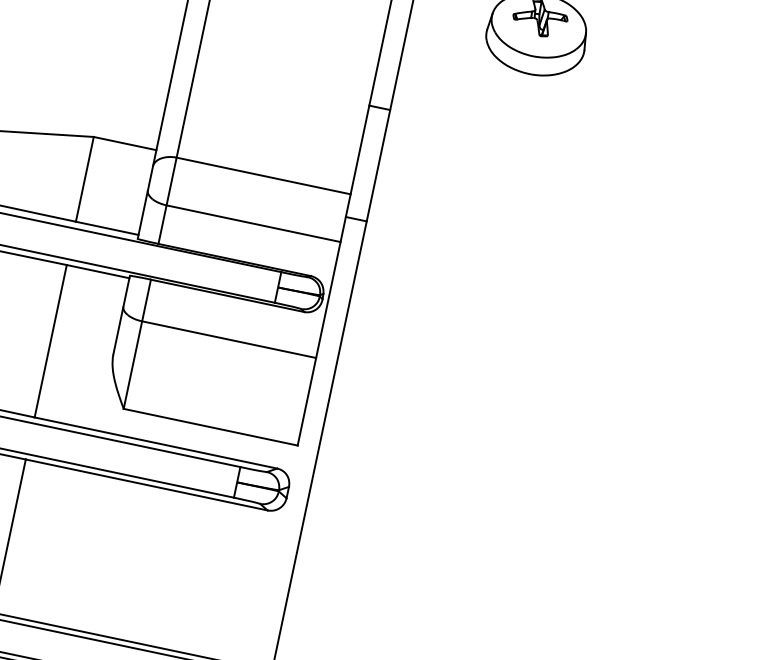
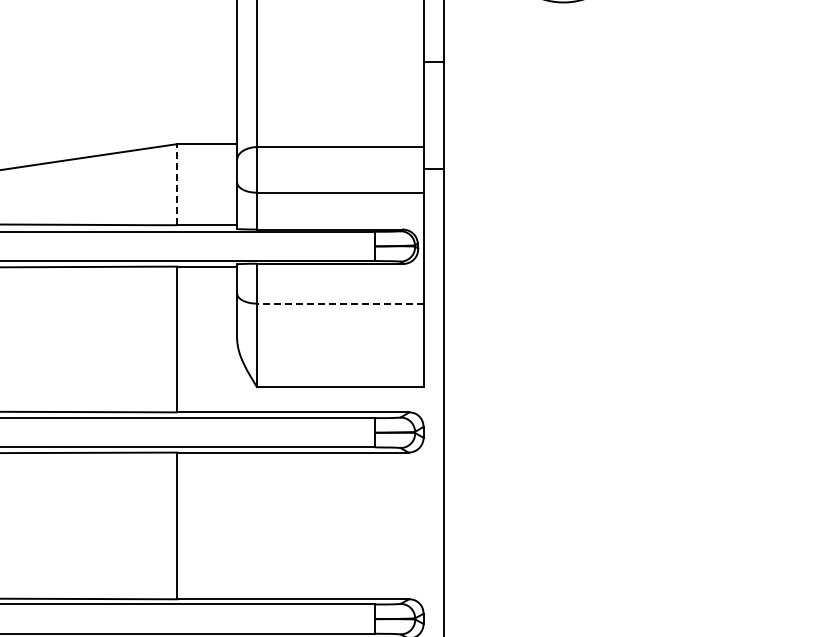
line: (85, 179) -> (177, 184), solid -> dashed
line: (228, 339) -> (339, 303), solid -> dashed

